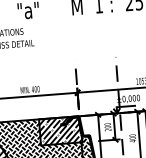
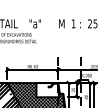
hatch: (60, 131) -> (47, 90), removed

